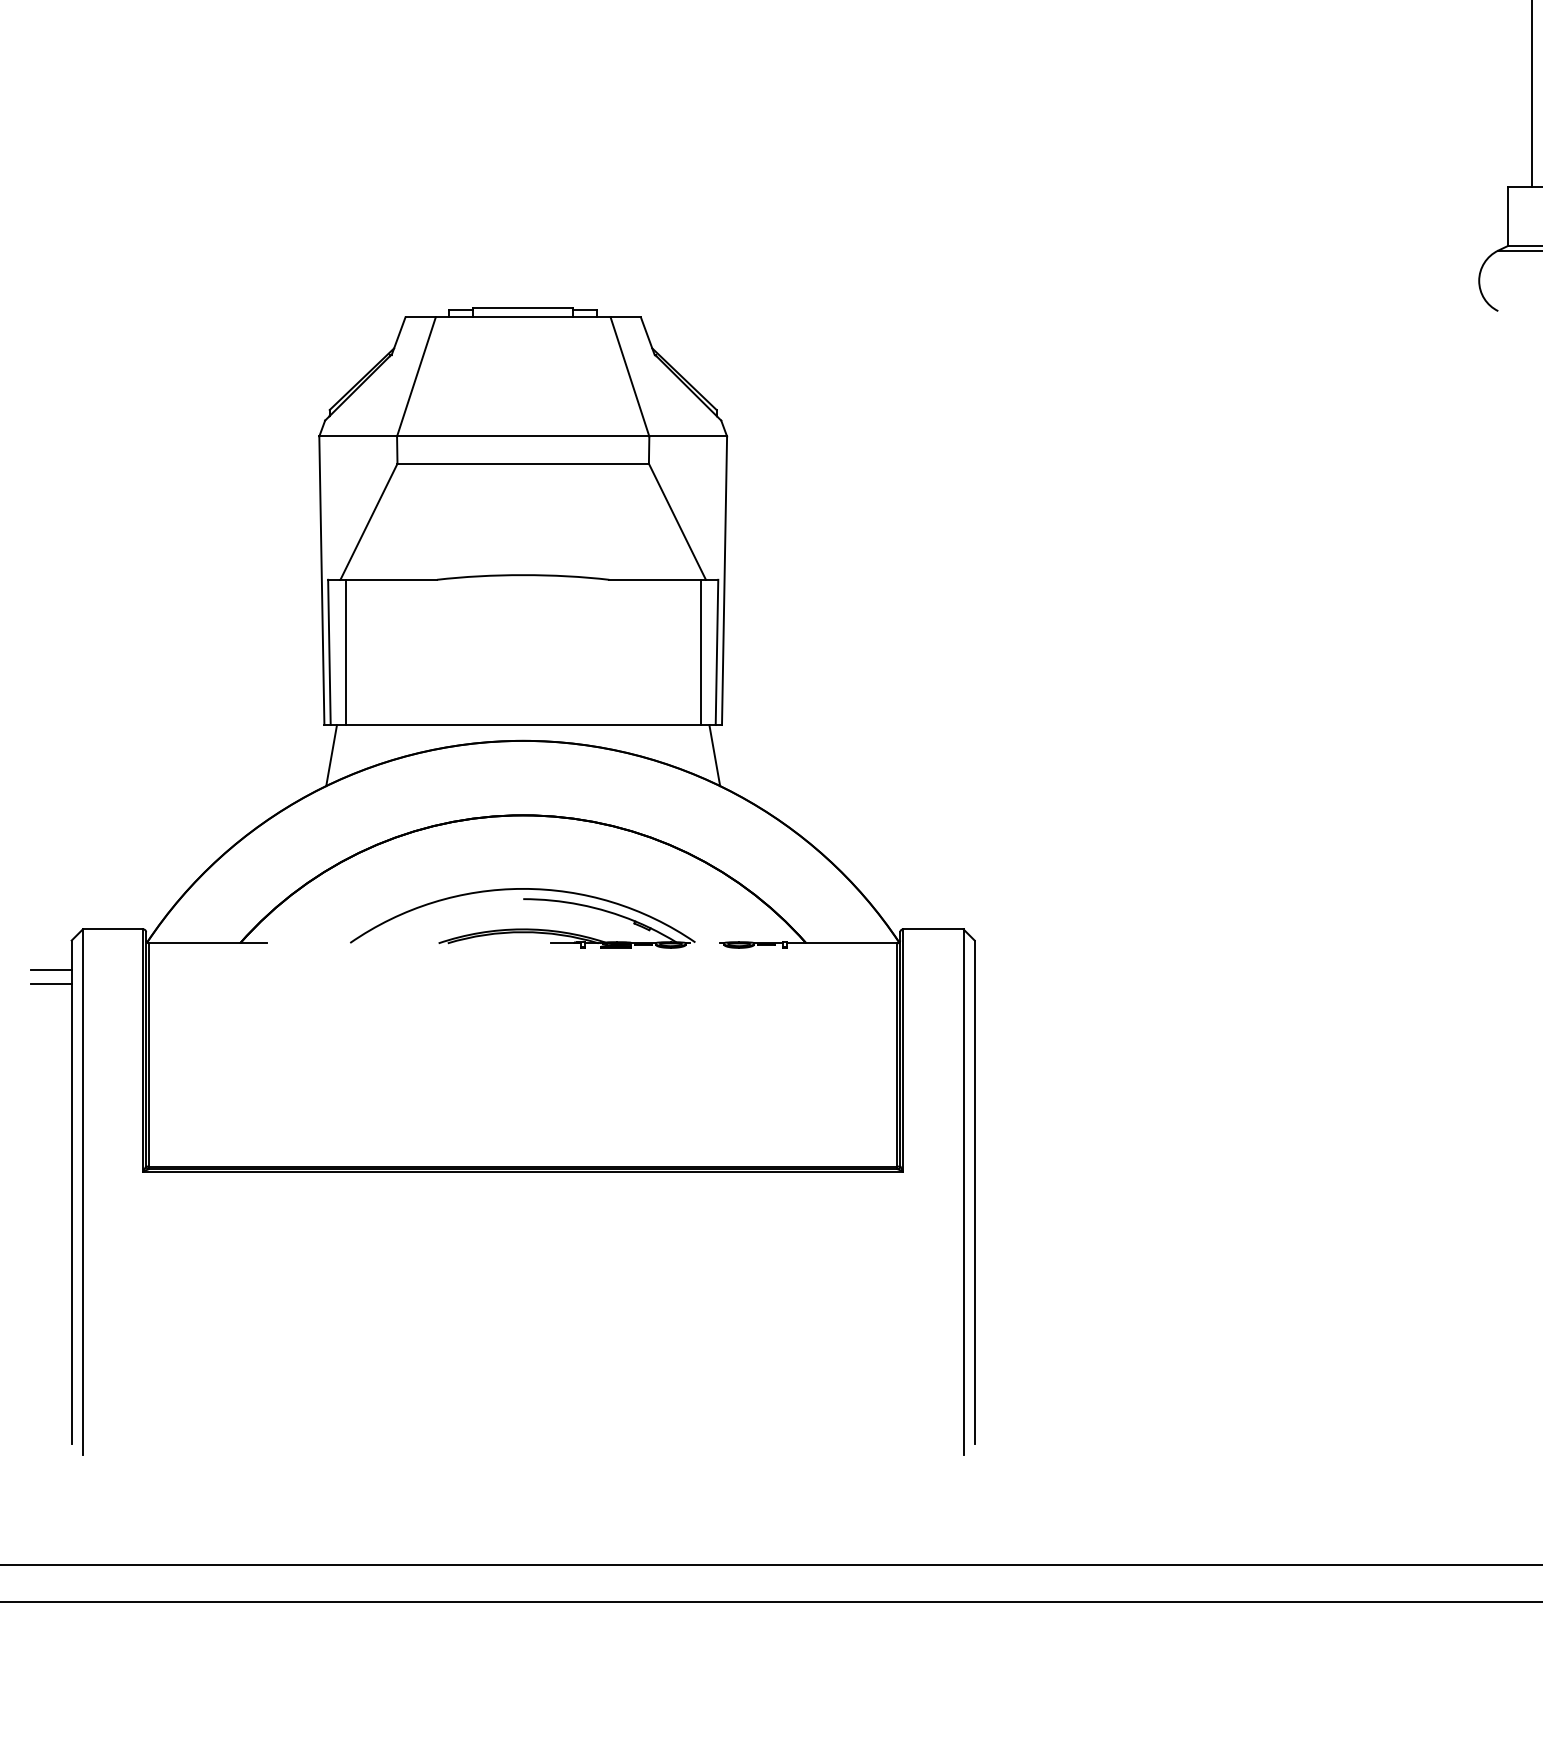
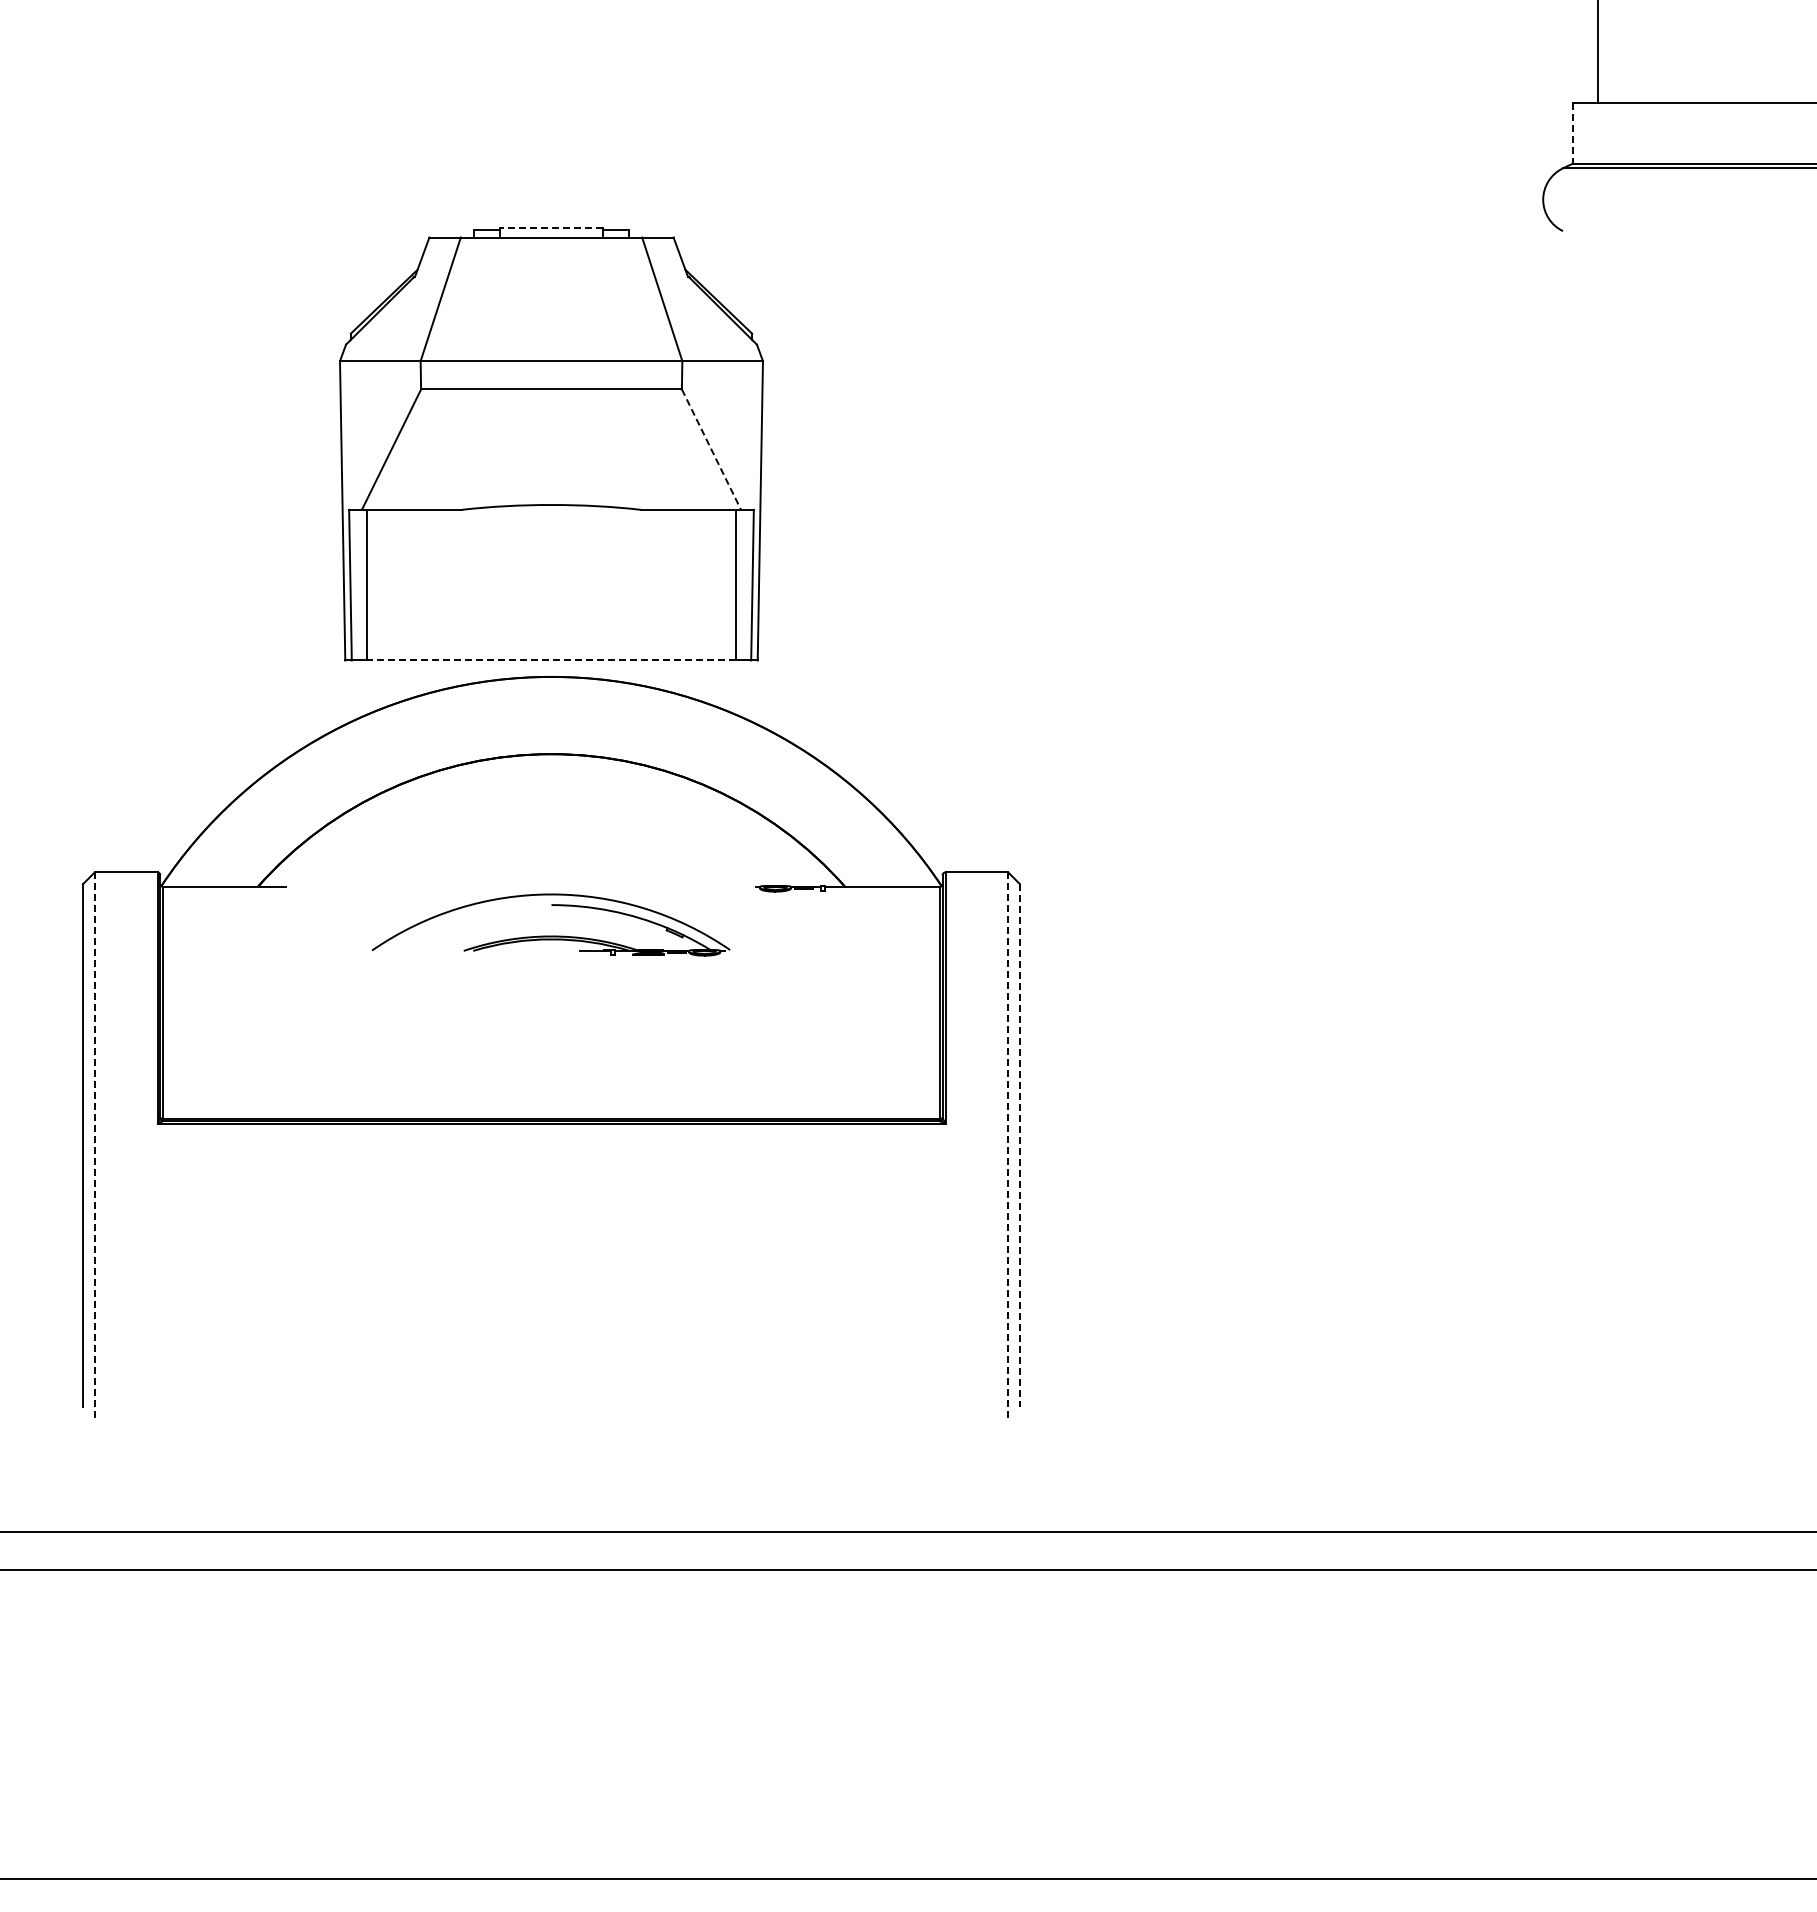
line: (1508, 217) -> (1573, 133), solid -> dashed
line: (523, 307) -> (551, 227), solid -> dashed
line: (677, 522) -> (711, 450), solid -> dashed
line: (523, 725) -> (551, 660), solid -> dashed
line: (331, 754) -> (352, 691), removed
line: (714, 754) -> (749, 691), removed
part: (522, 928) -> (550, 935), moved
line: (51, 969) -> (62, 914), removed
line: (51, 983) -> (62, 928), removed
line: (82, 1192) -> (94, 1145), solid -> dashed
line: (963, 1192) -> (1008, 1145), solid -> dashed
line: (974, 1192) -> (1019, 1145), solid -> dashed

